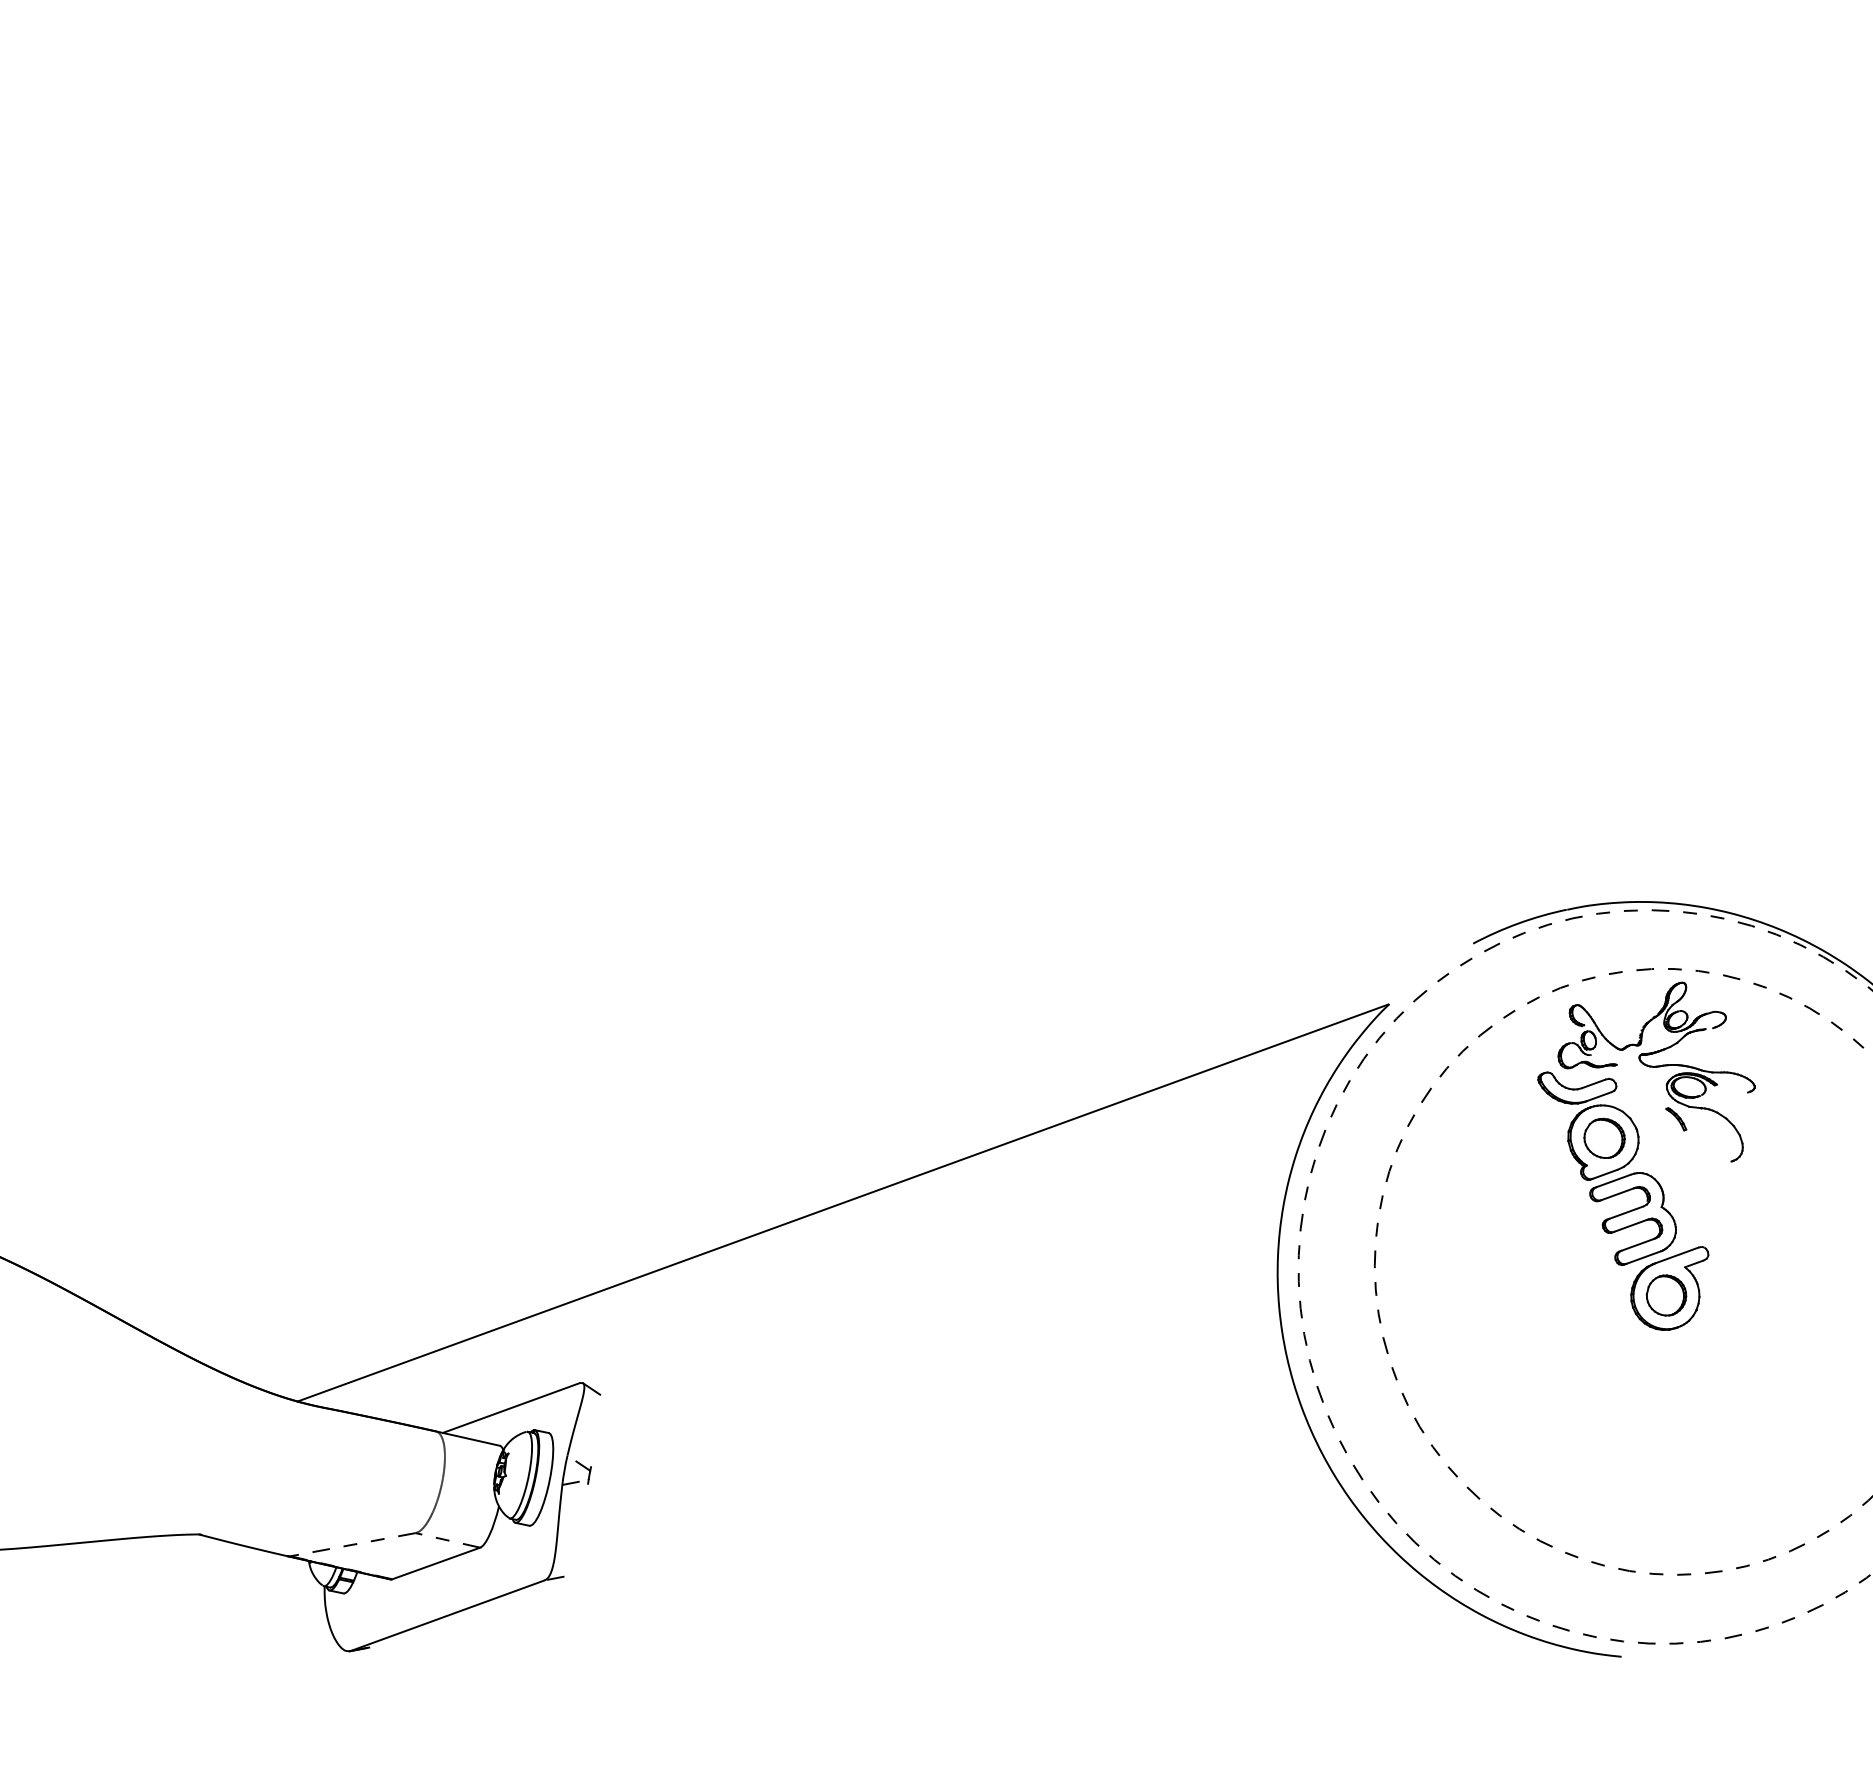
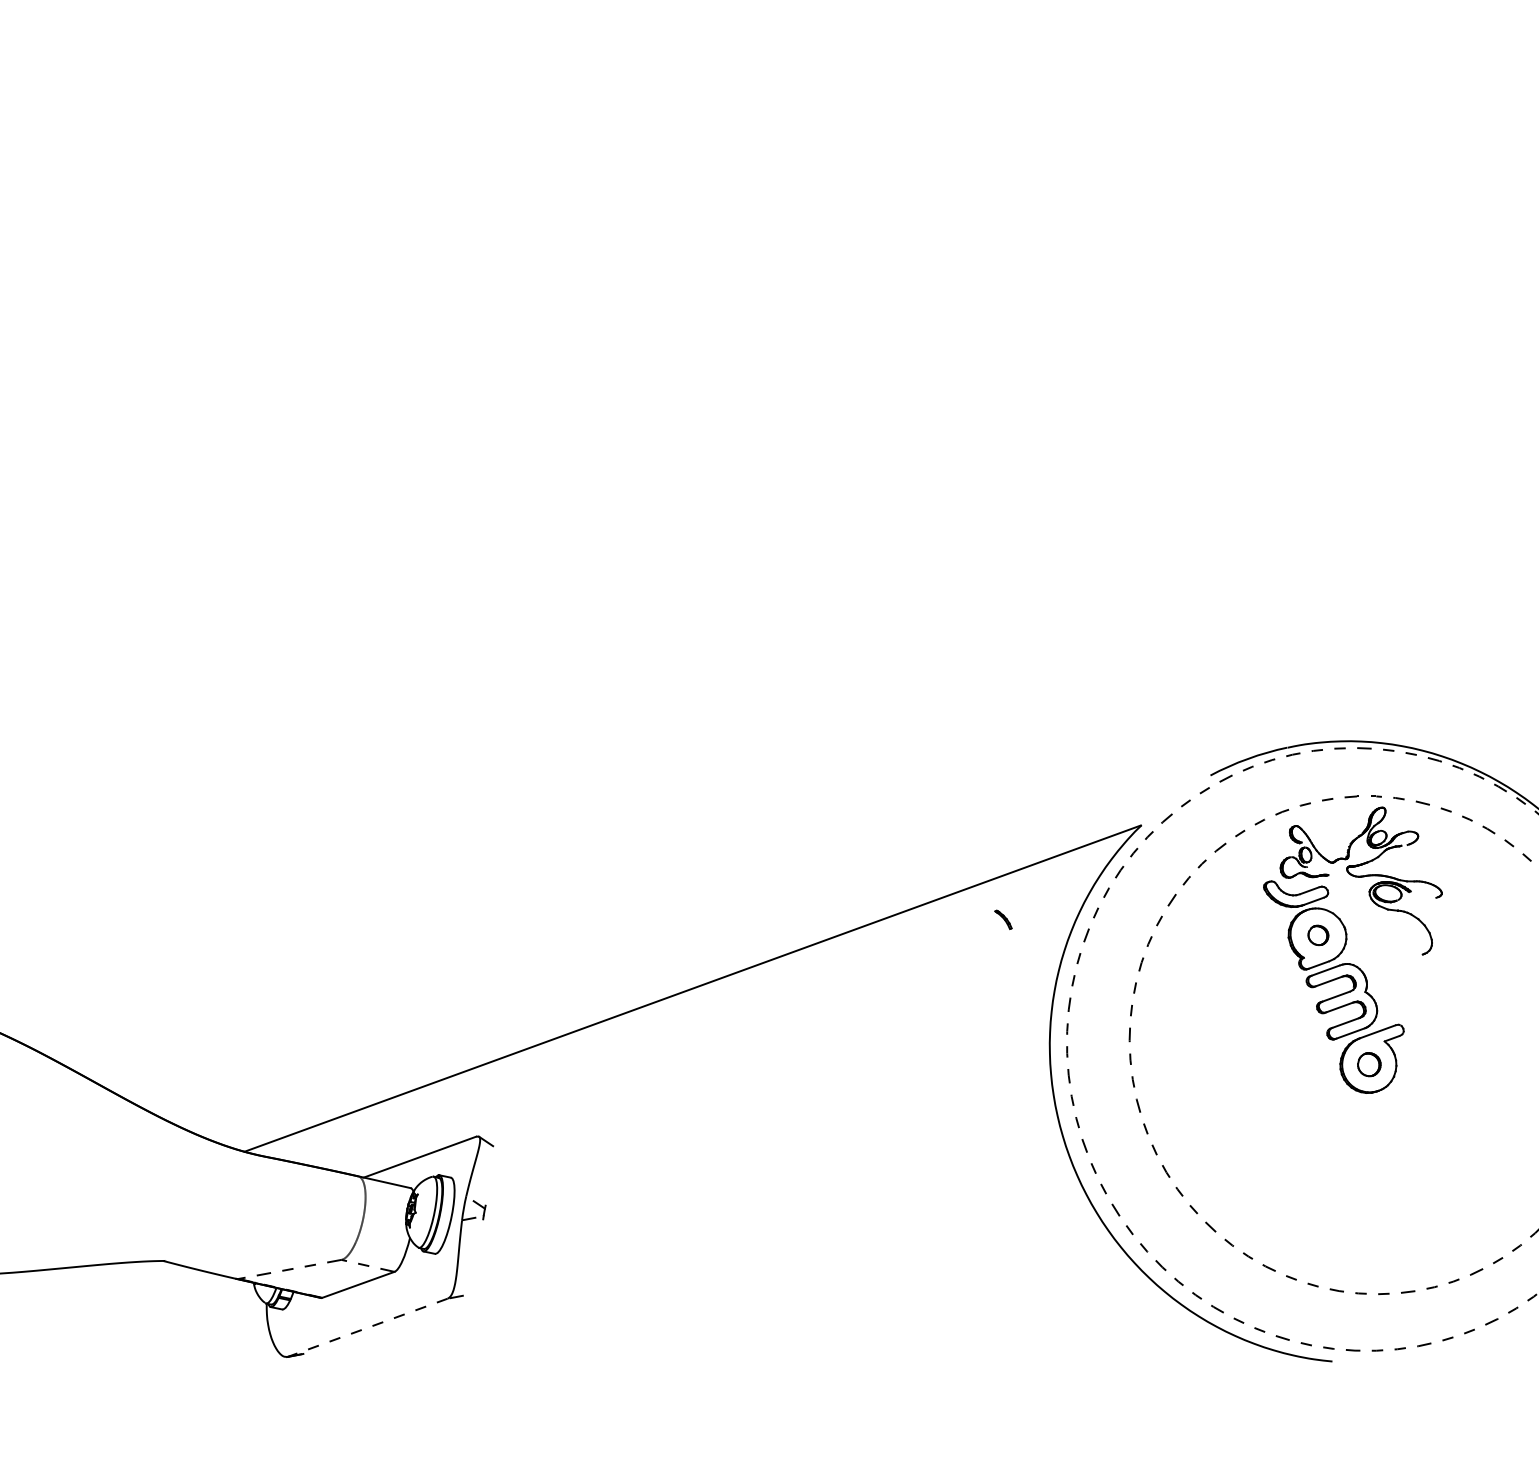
part: (1676, 1119) -> (1003, 920), moved
part: (1604, 1137) -> (1318, 934), size x0.6
part: (1666, 1295) -> (1369, 1064), size x0.7
line: (447, 1615) -> (367, 1327), solid -> dashed

